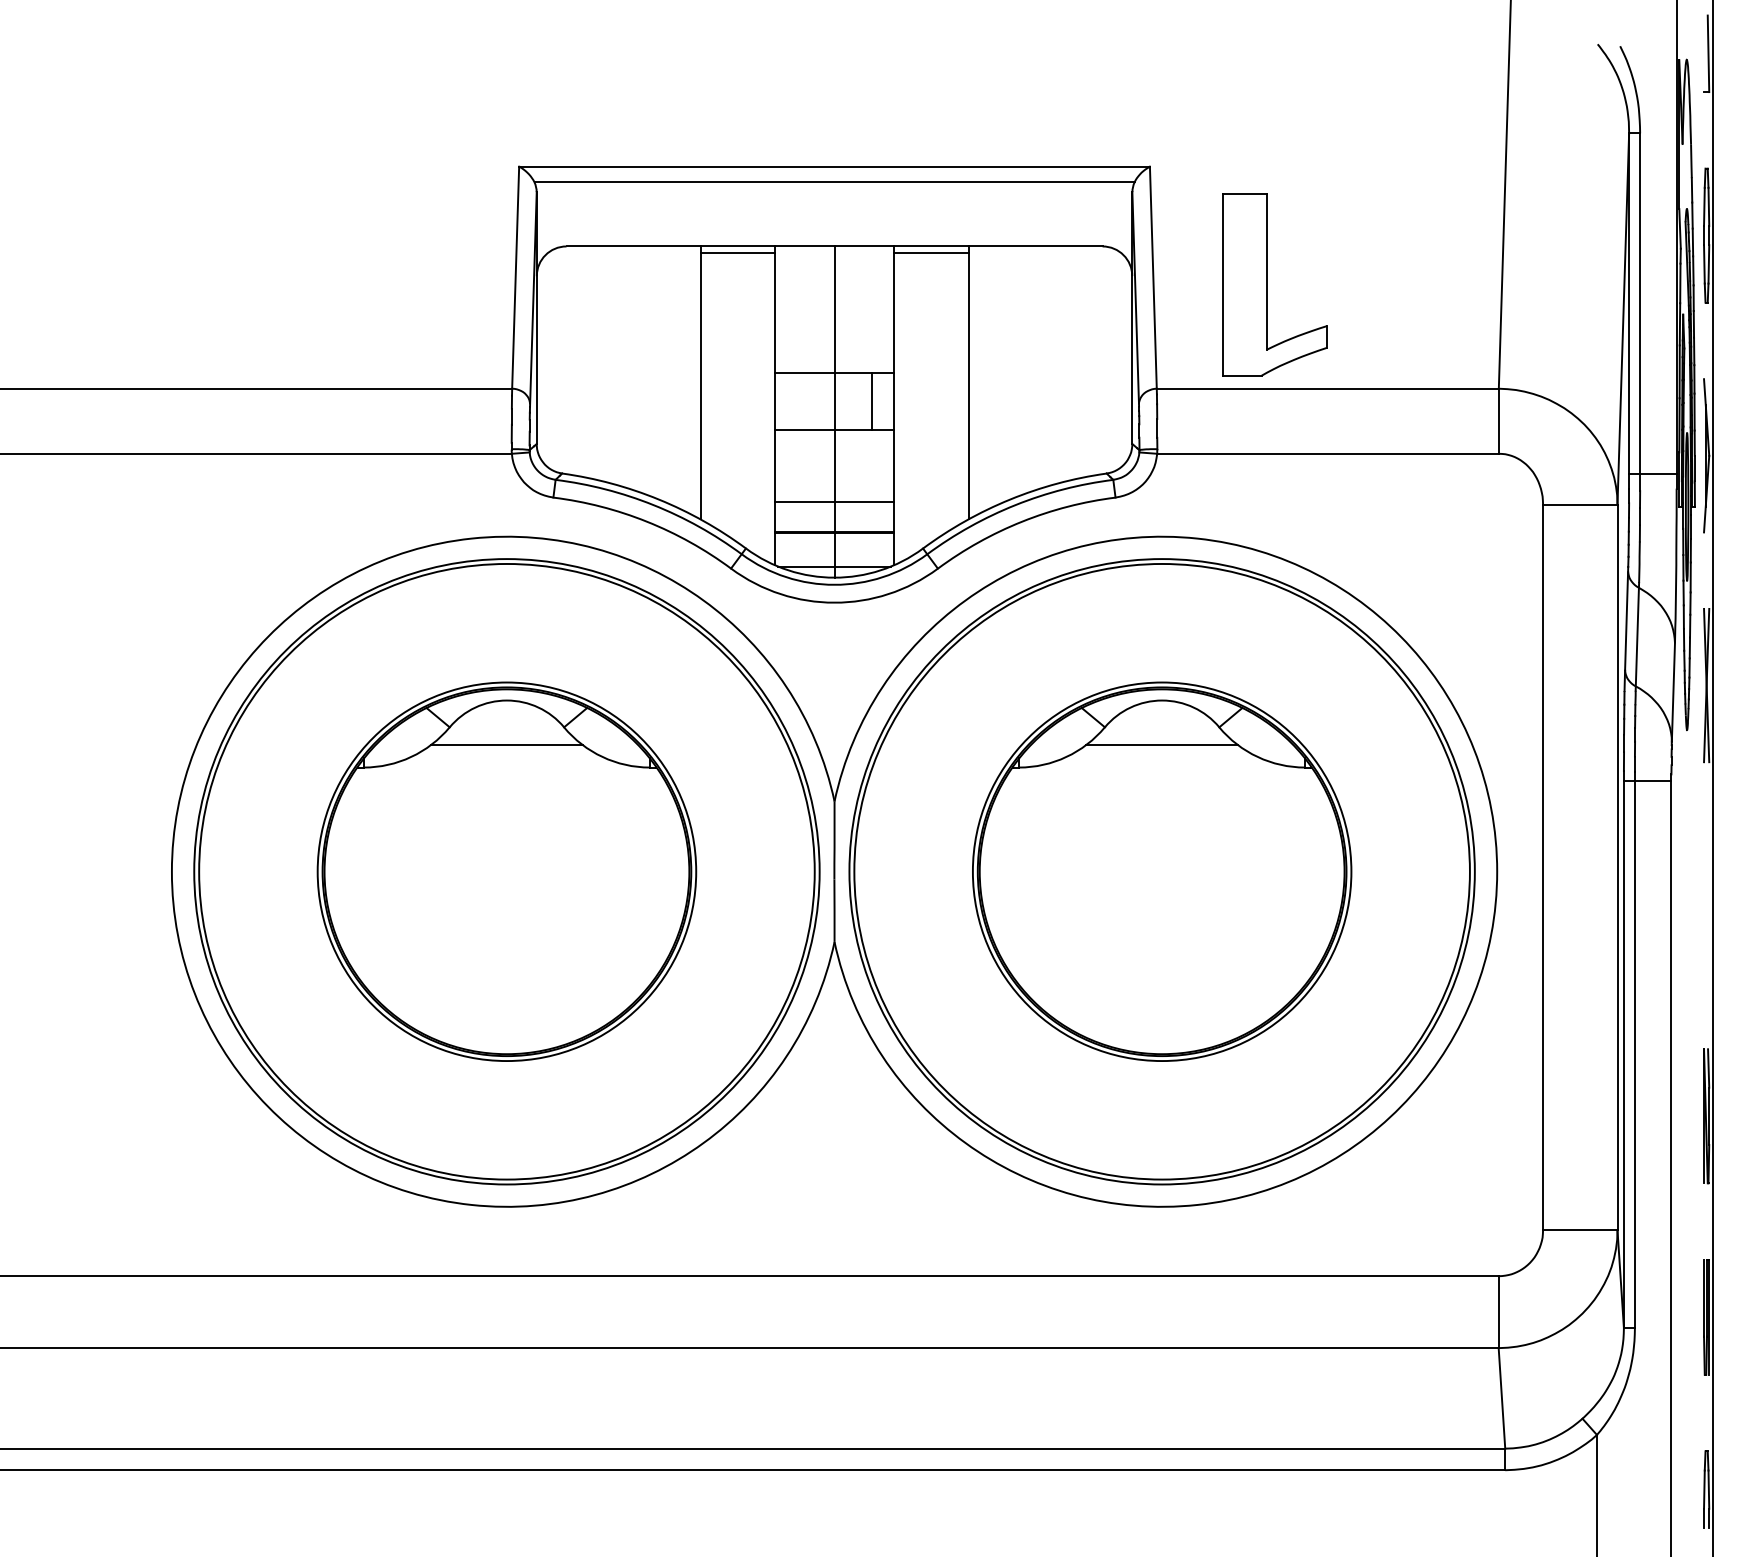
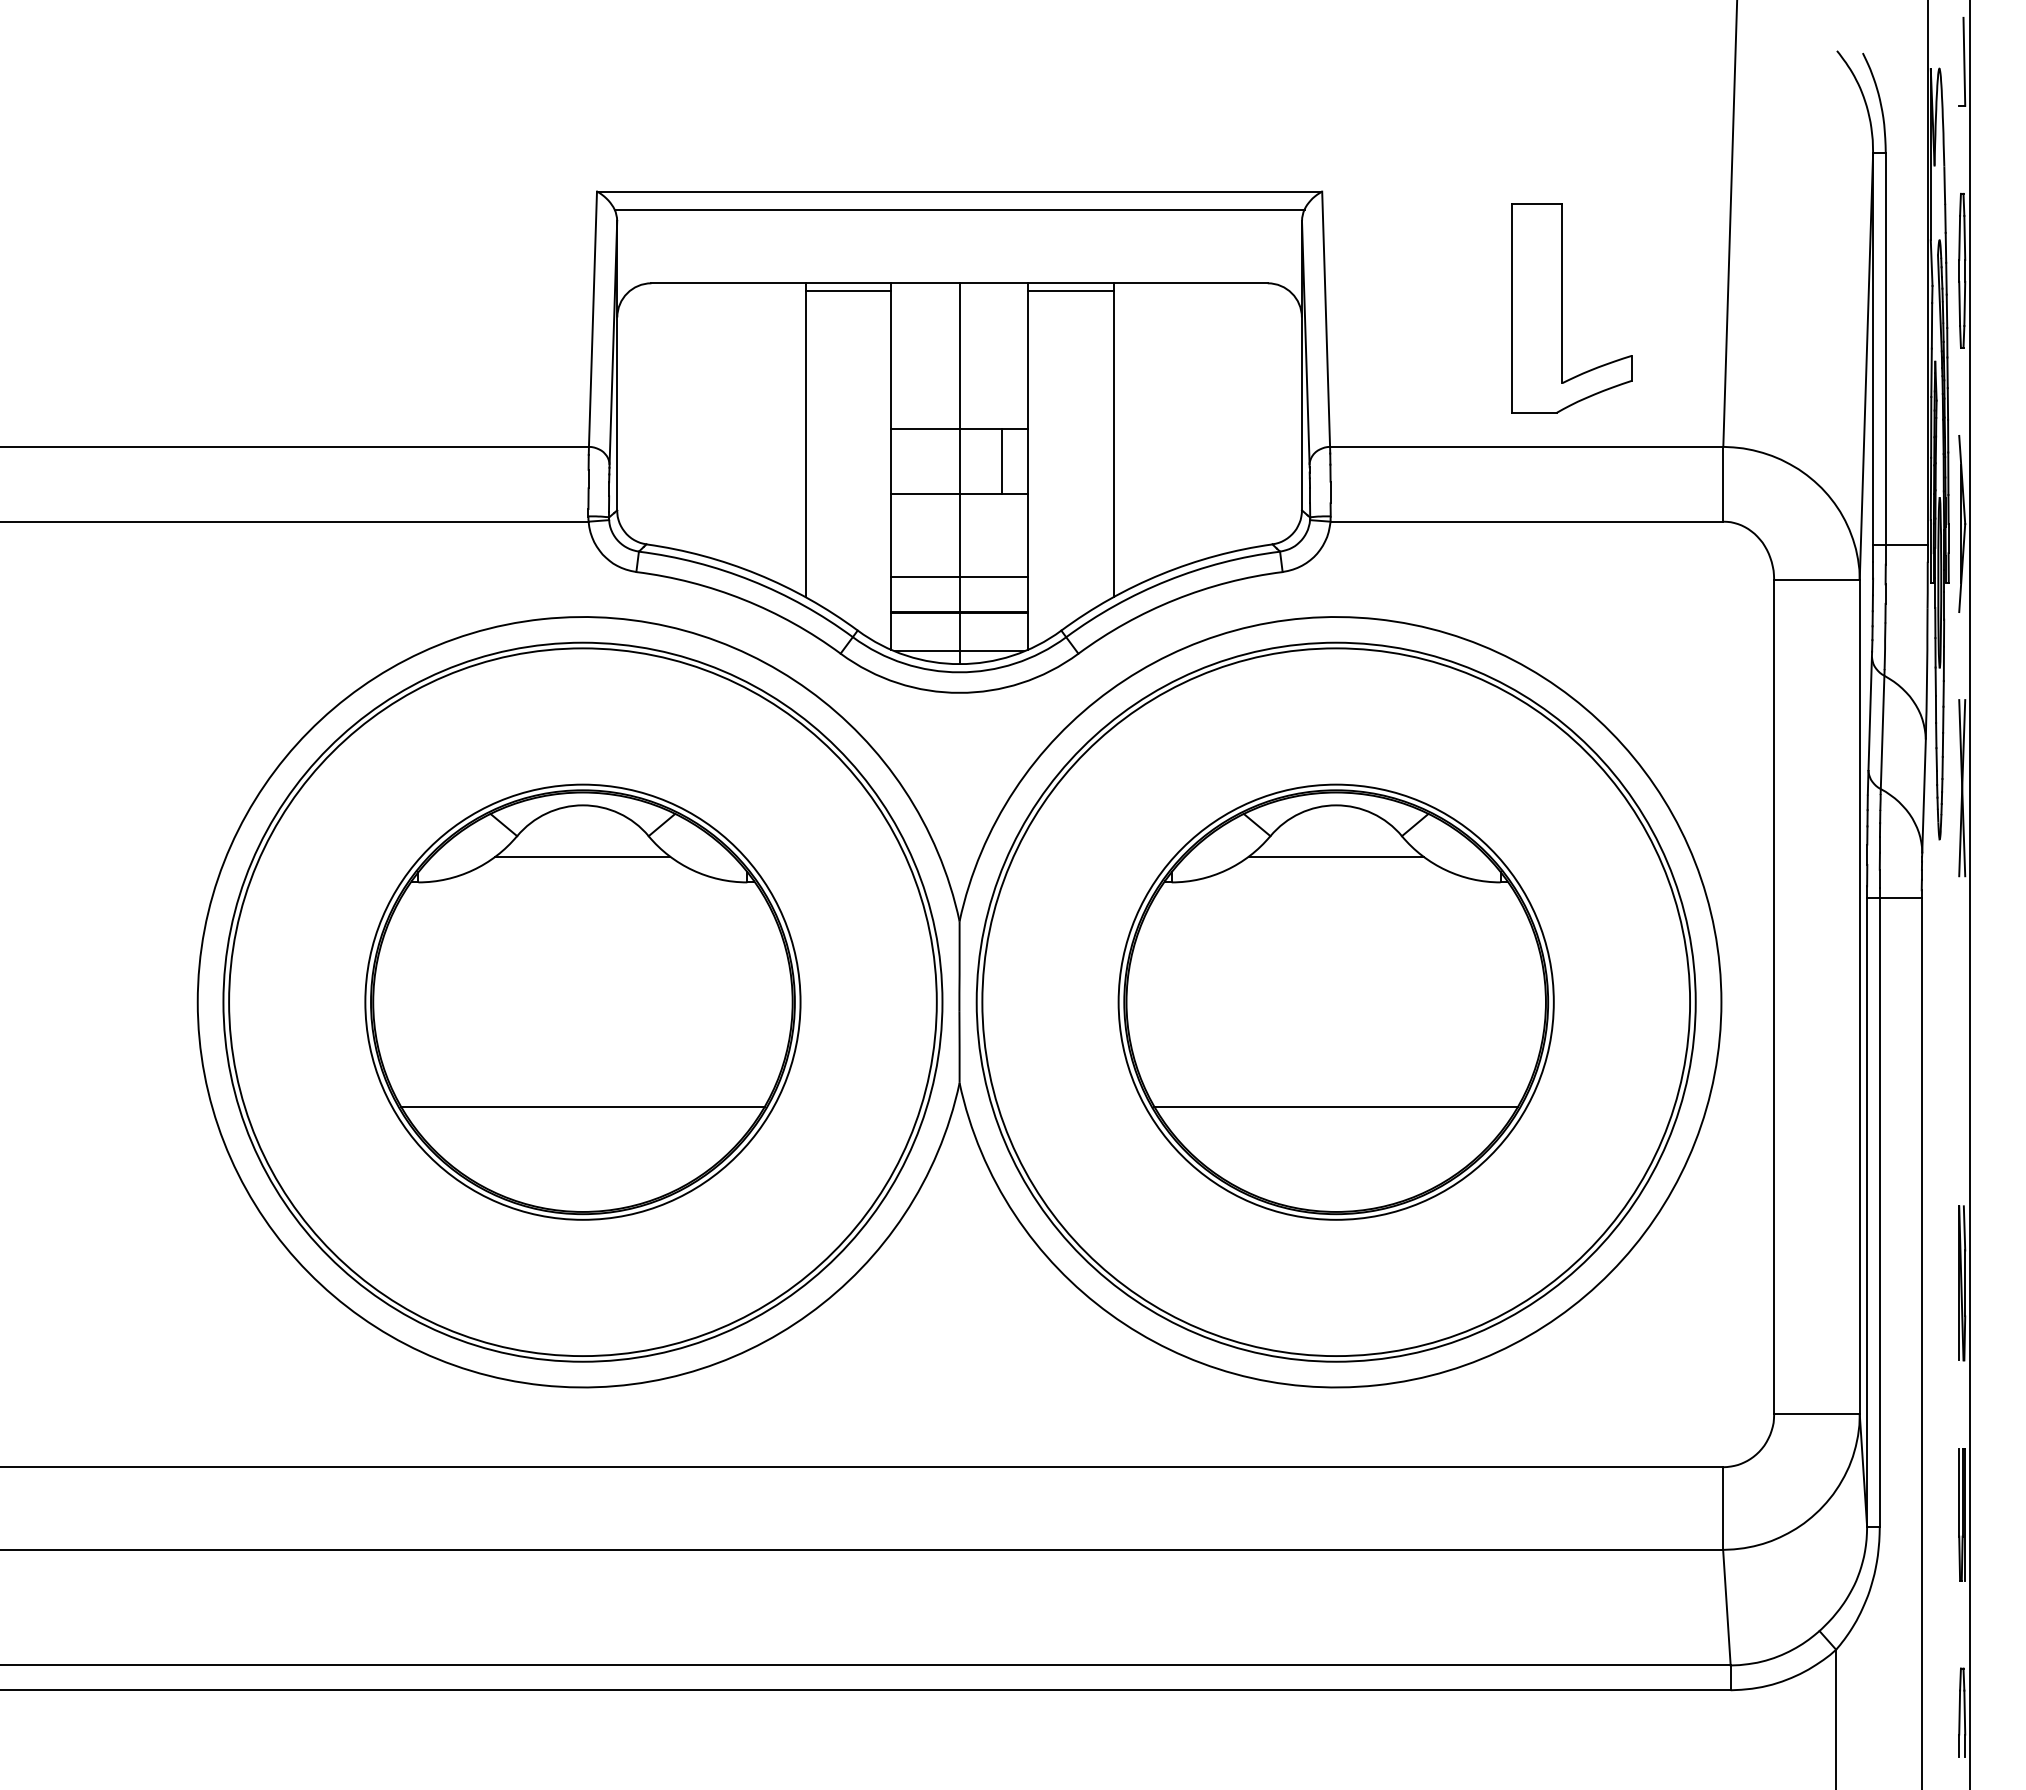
part: (1266, 284) -> (1562, 308), moved
line: (506, 962) -> (582, 1106), added
line: (1161, 962) -> (1335, 1106), added

